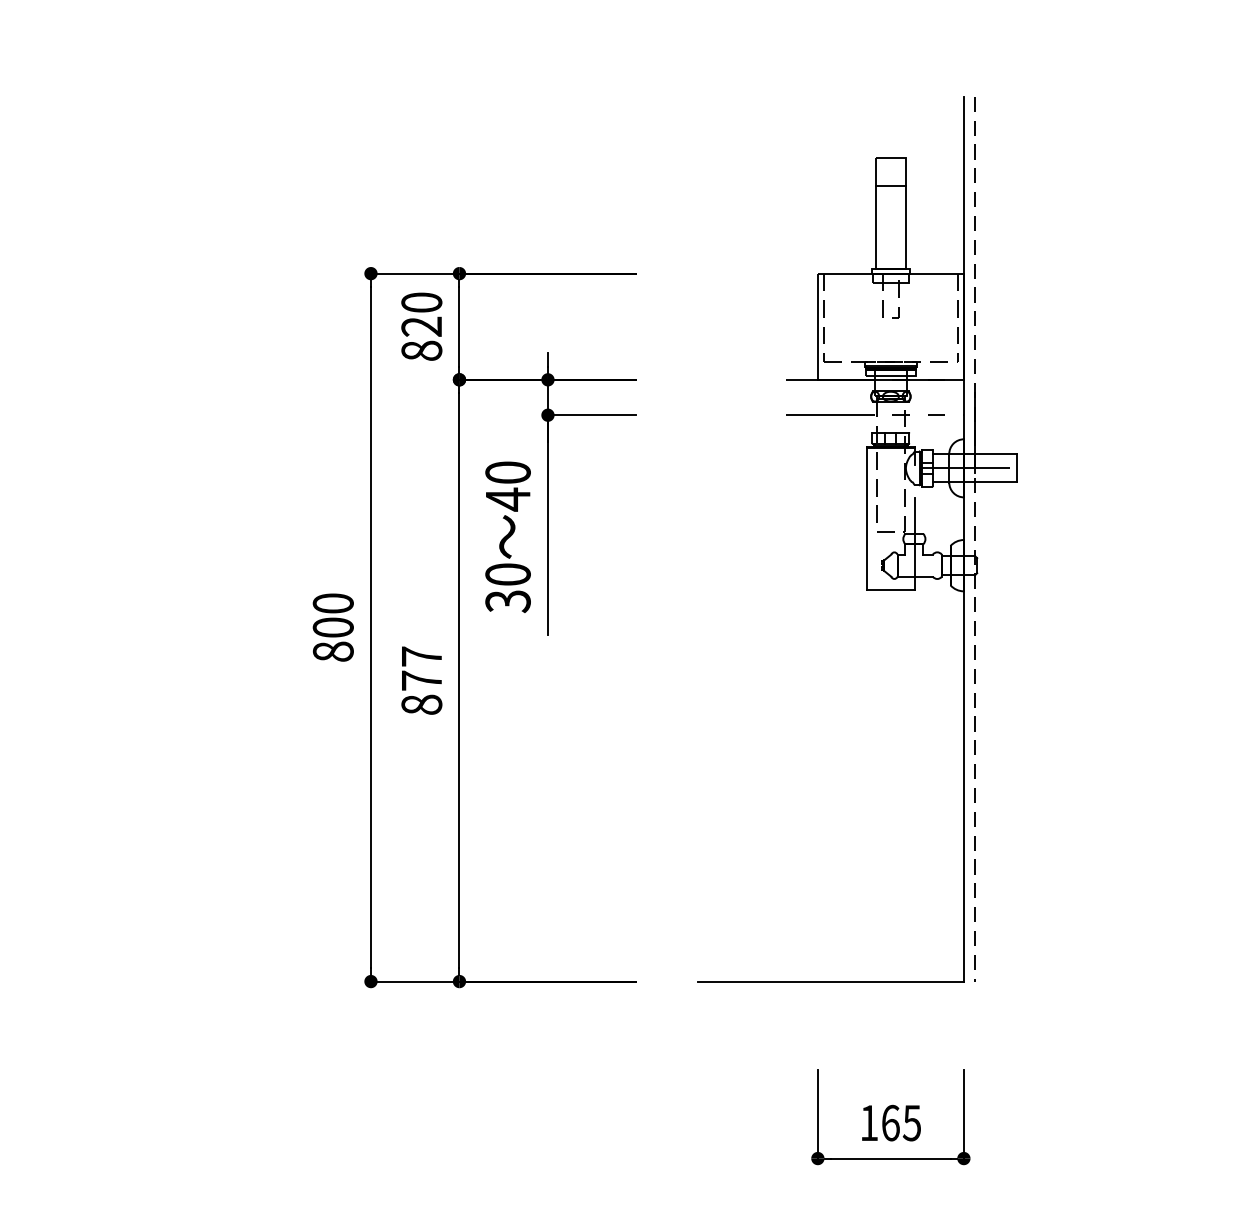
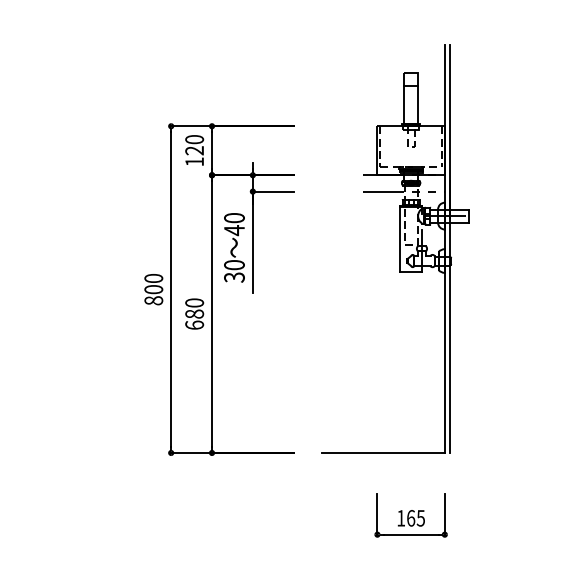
text: (421, 349) -> (194, 161), 820 -> 120
line: (974, 540) -> (449, 249), dashed -> solid
text: (421, 679) -> (194, 313), 877 -> 680

